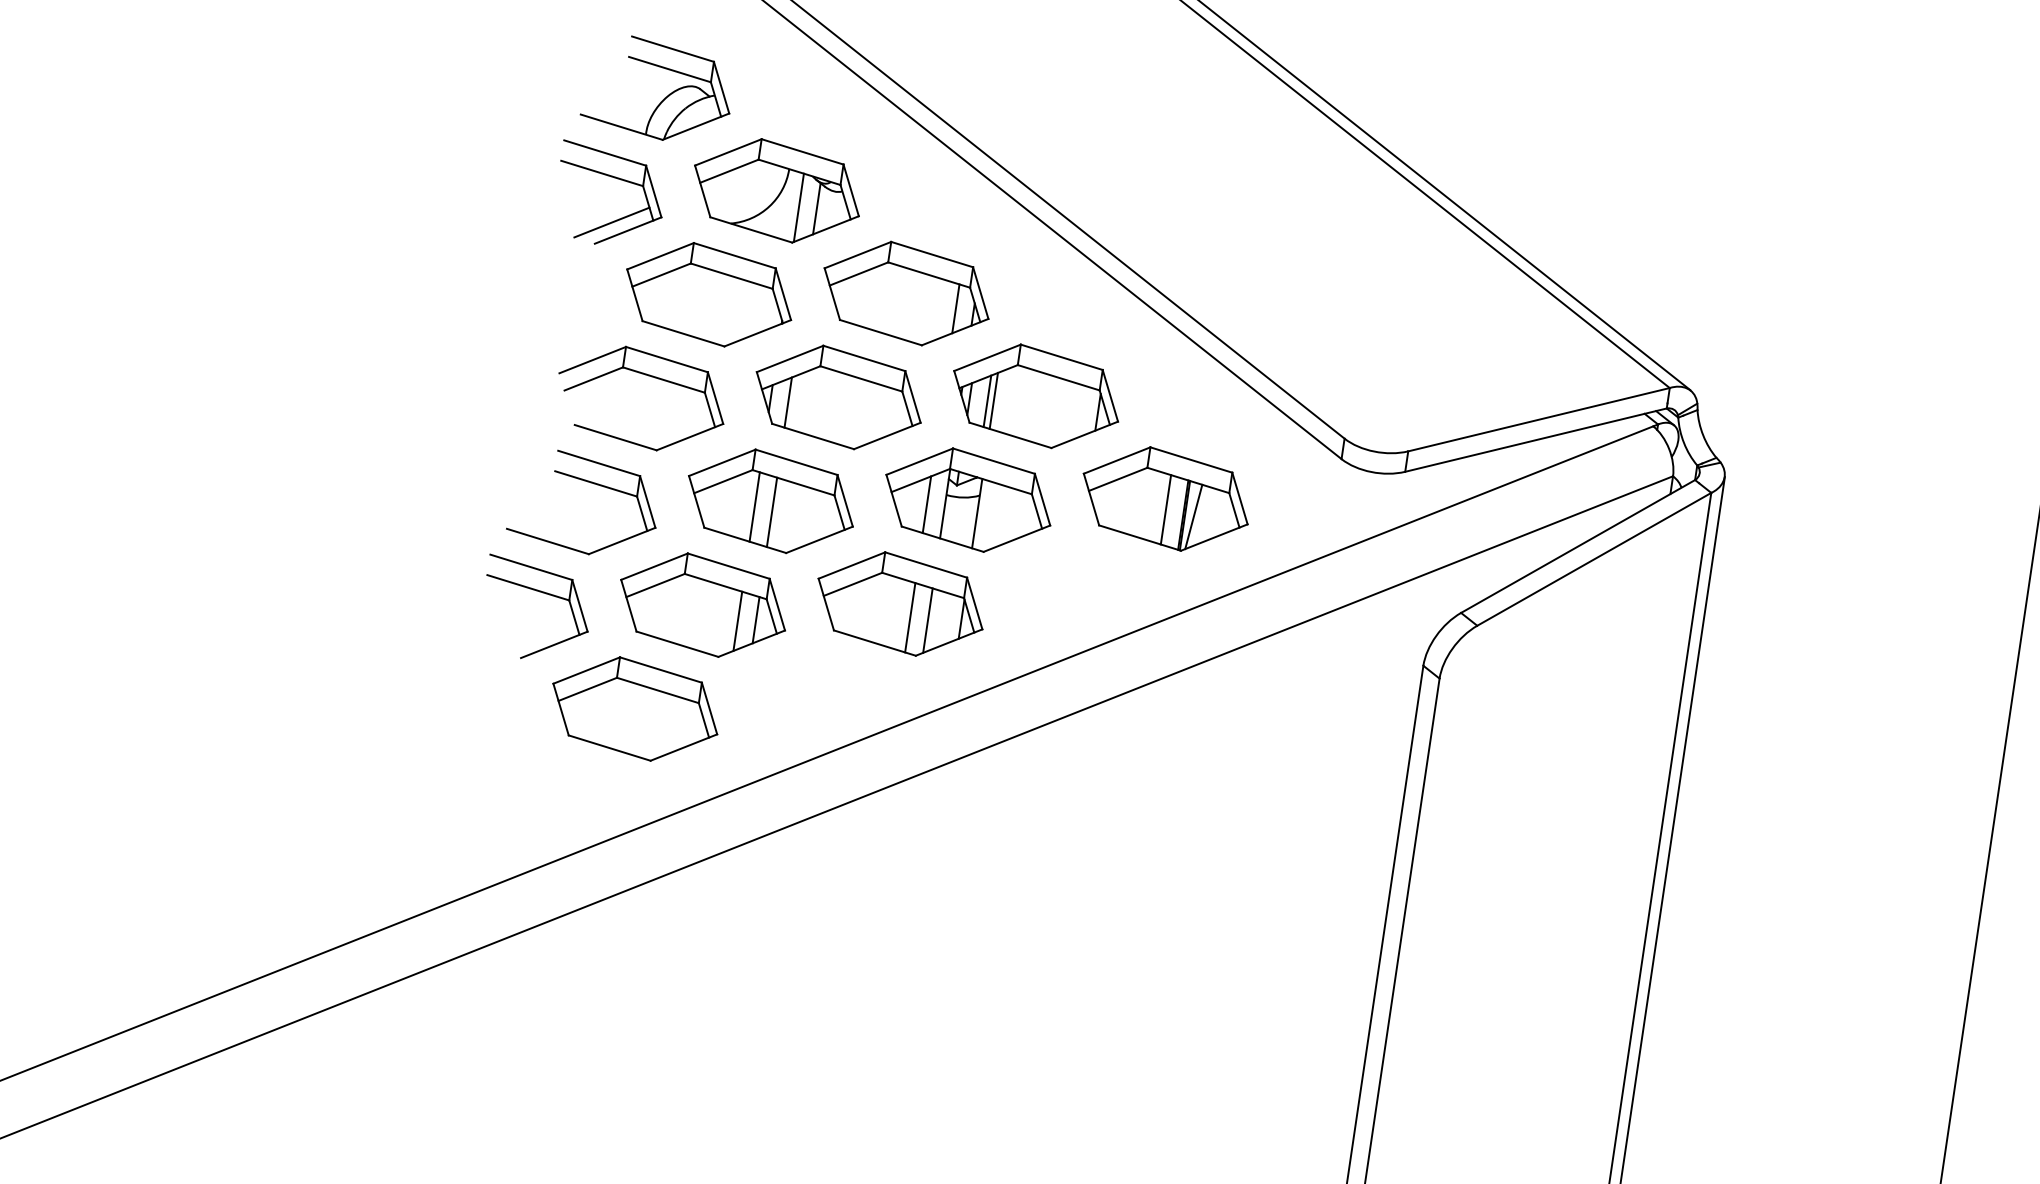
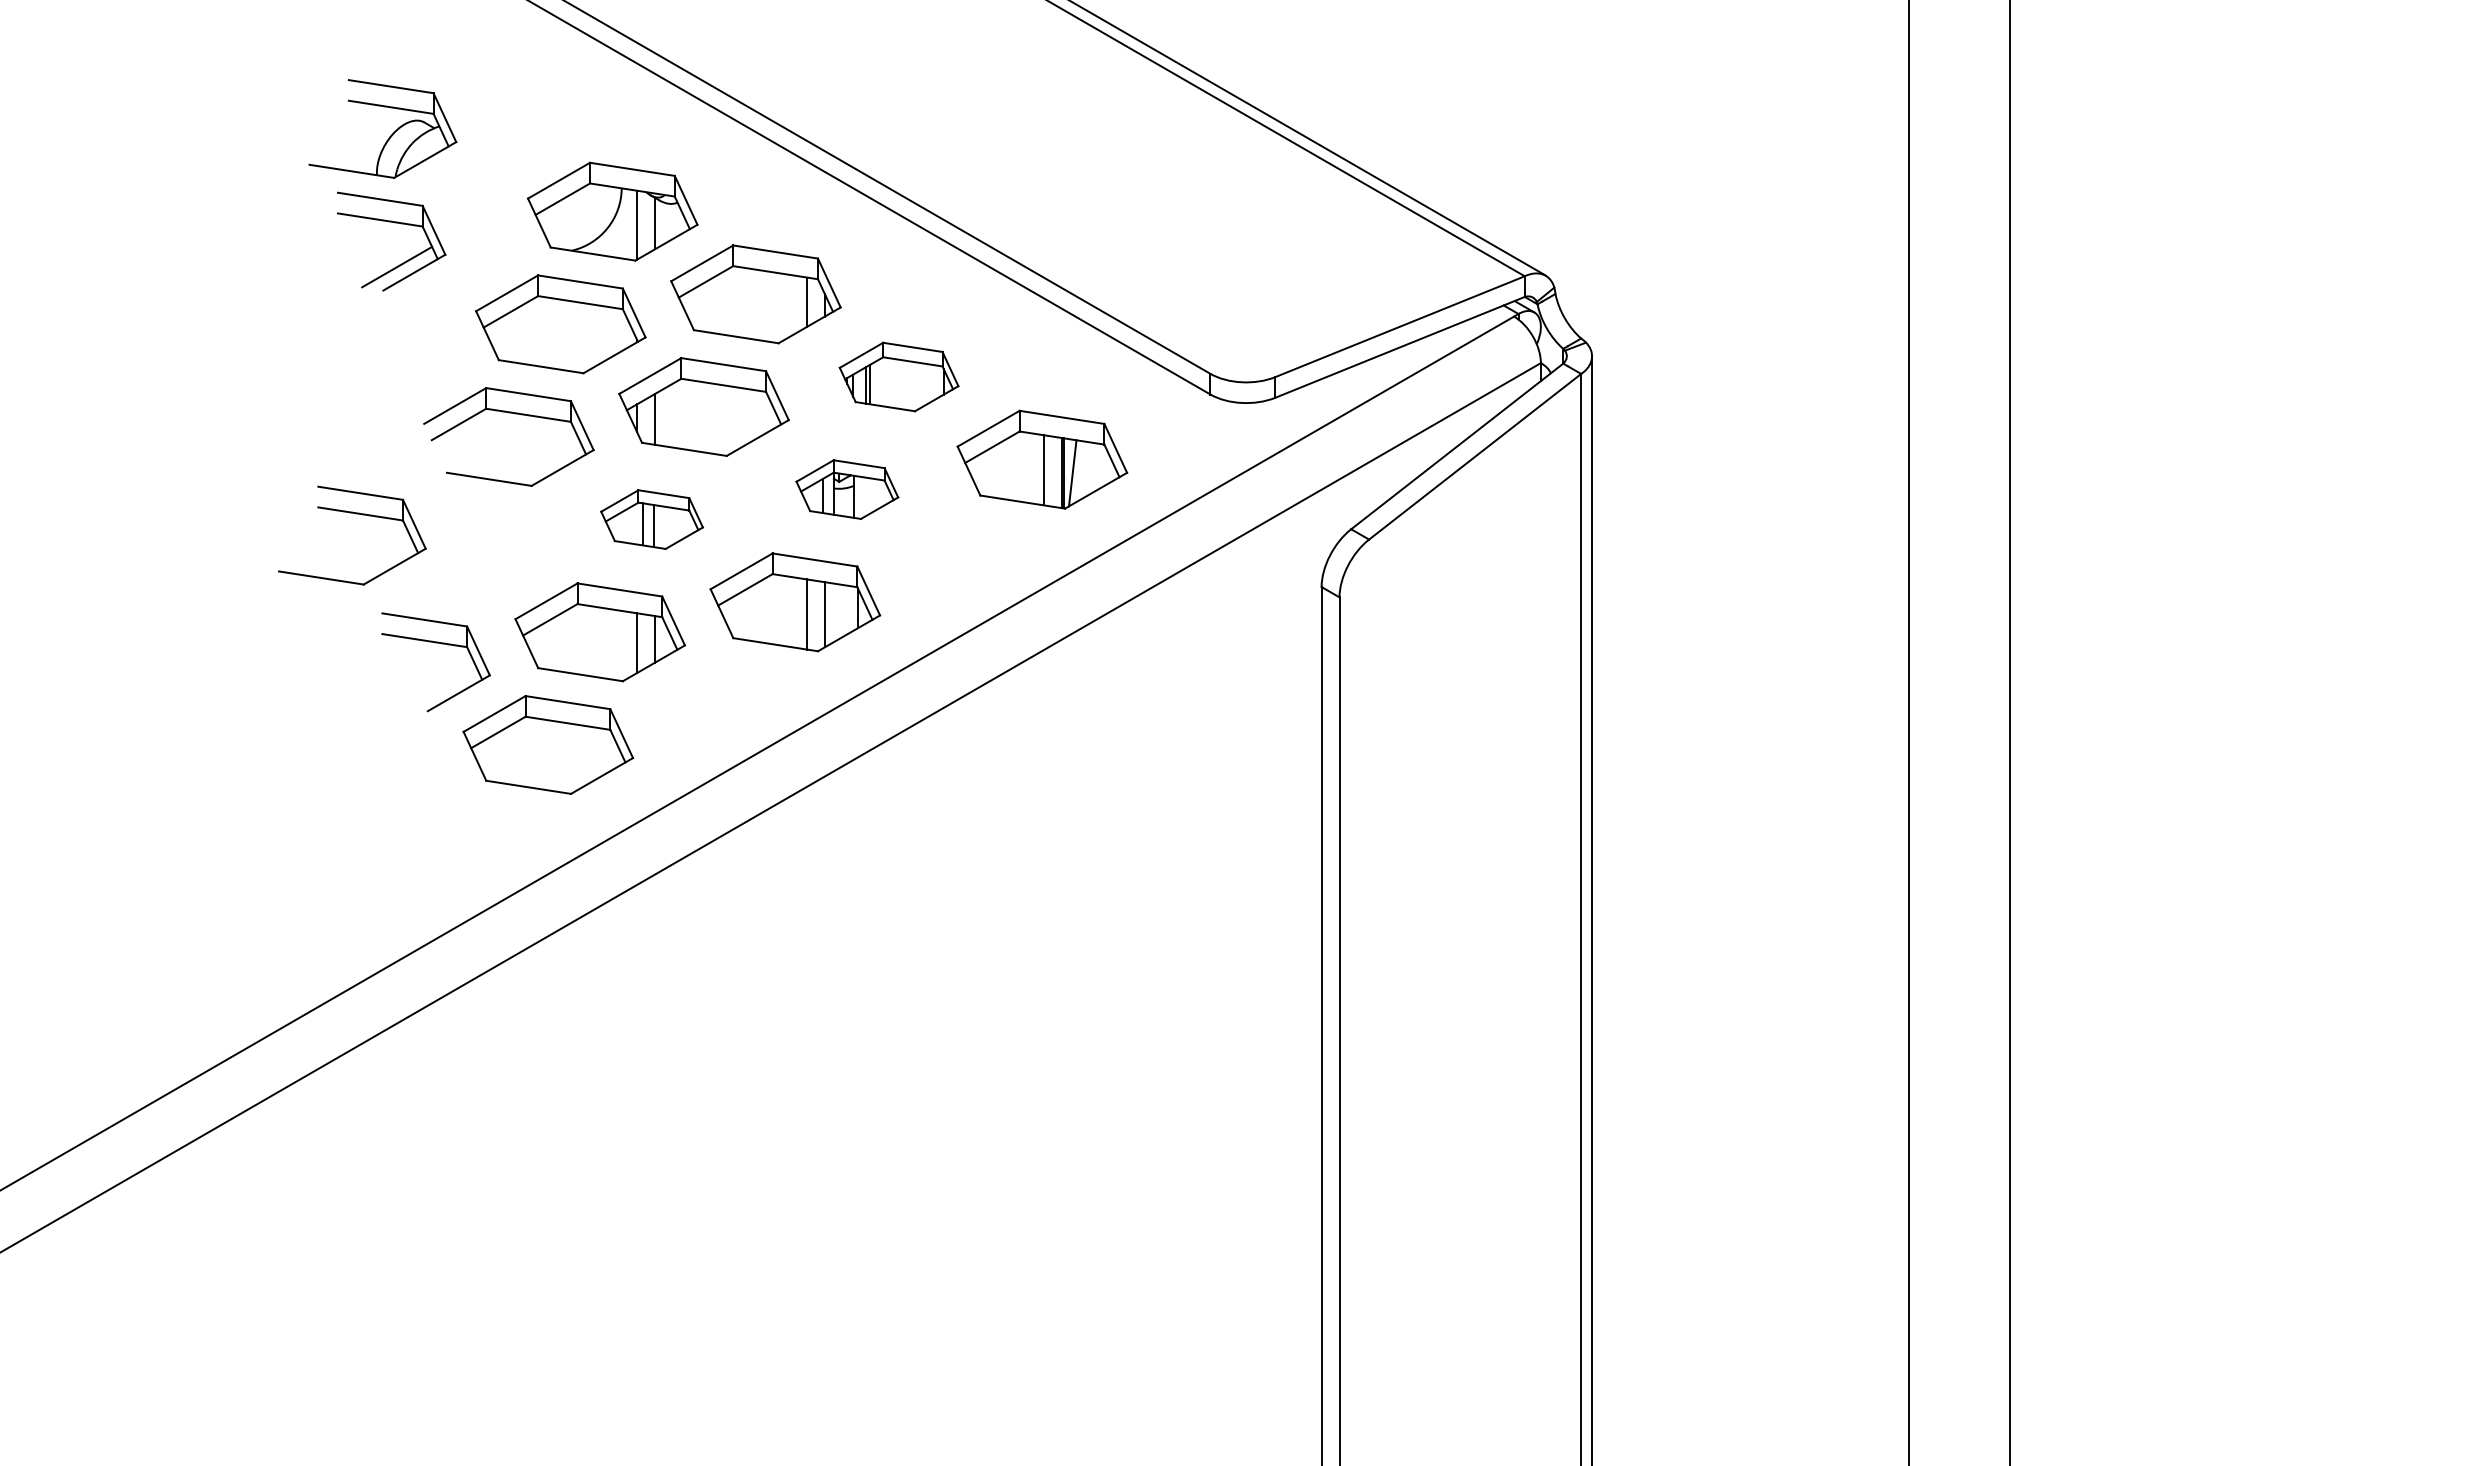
part: (665, 97) -> (390, 135), moved
part: (615, 179) -> (394, 223), moved
part: (1035, 395) -> (898, 376), size x0.7
part: (590, 483) -> (355, 514), moved
part: (968, 500) -> (847, 489), size x0.6
part: (770, 501) -> (651, 519), size x0.6

